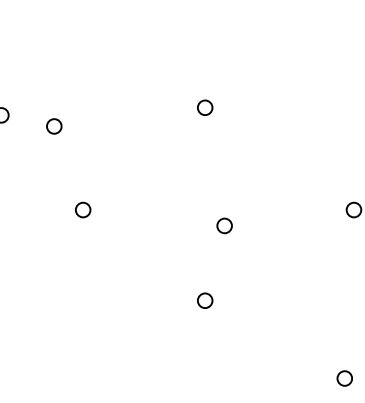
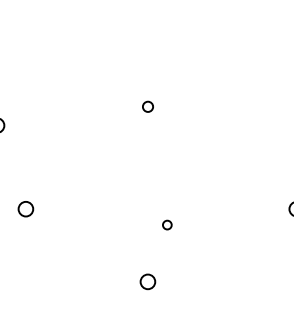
circle: (205, 107) -> (148, 106), size x0.7
circle: (224, 225) -> (167, 224), size x0.6
circle: (205, 300) -> (148, 281), moved

